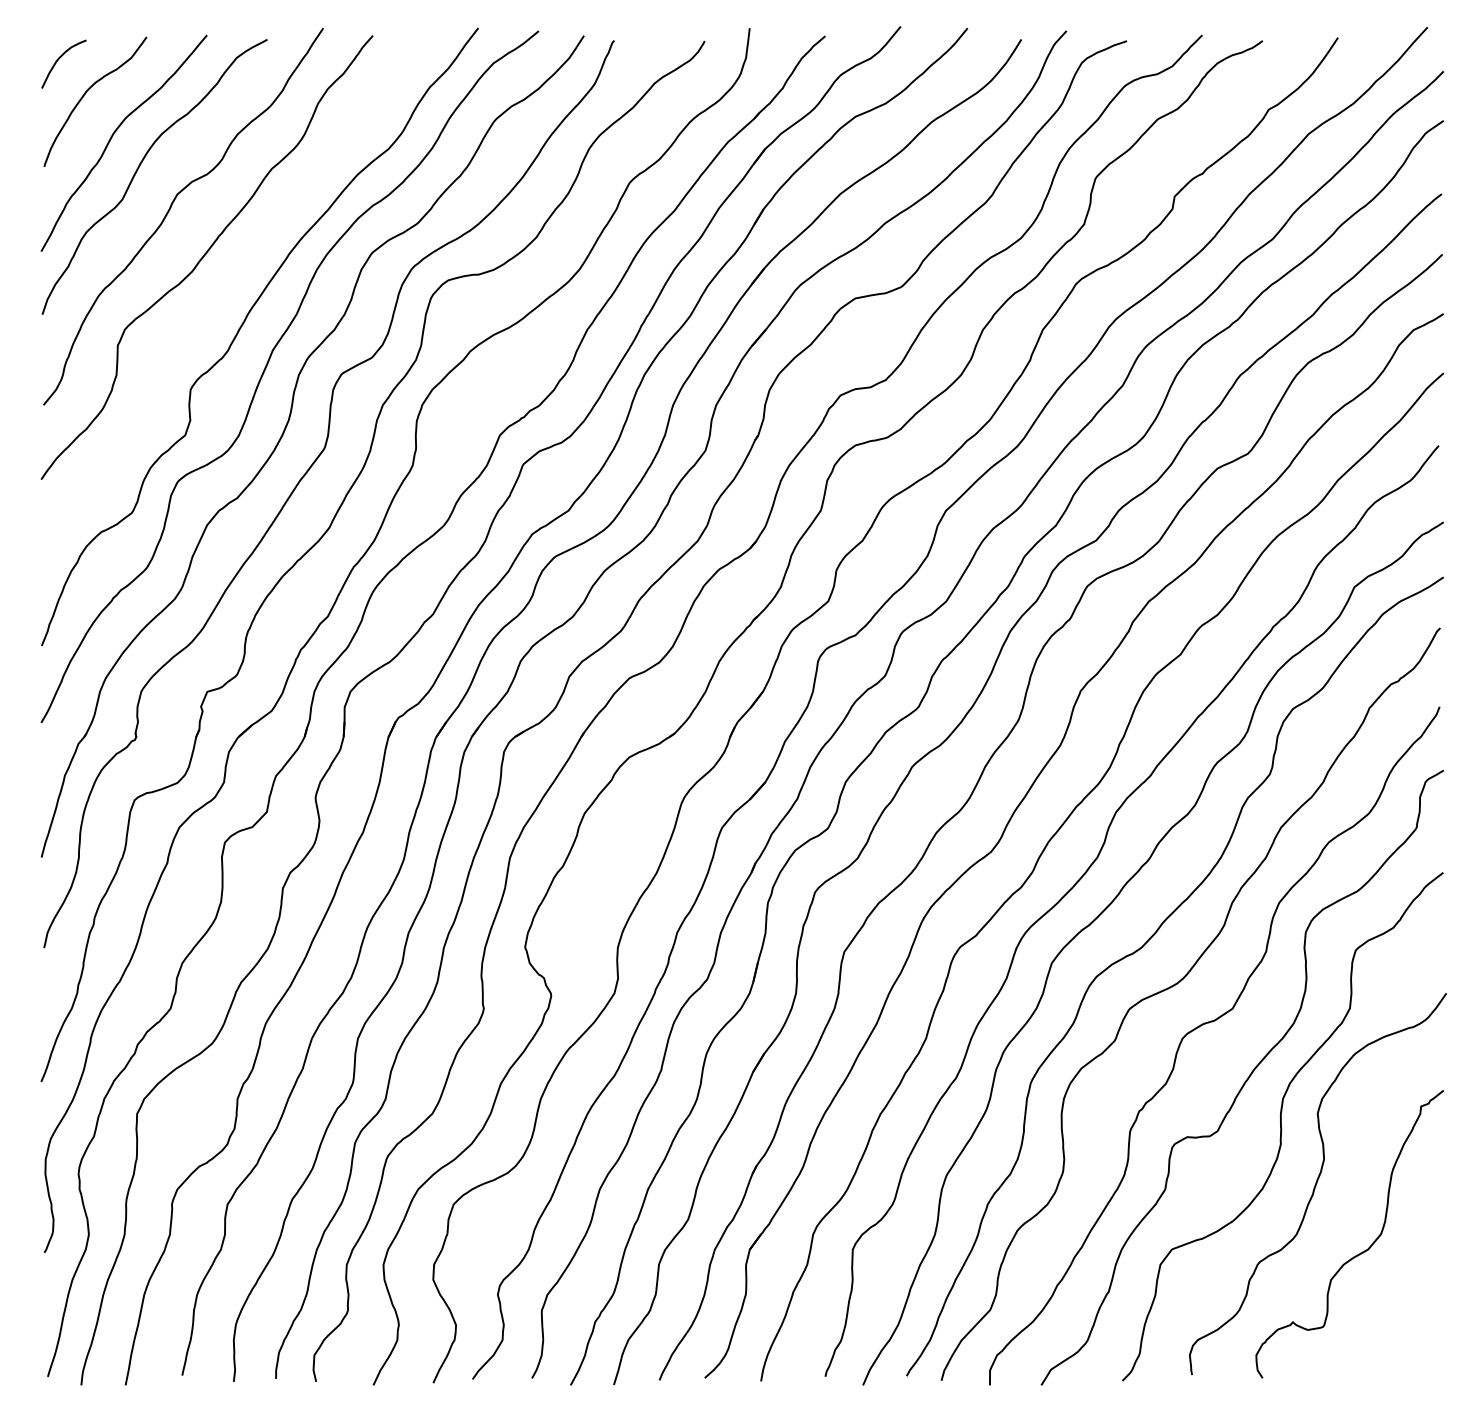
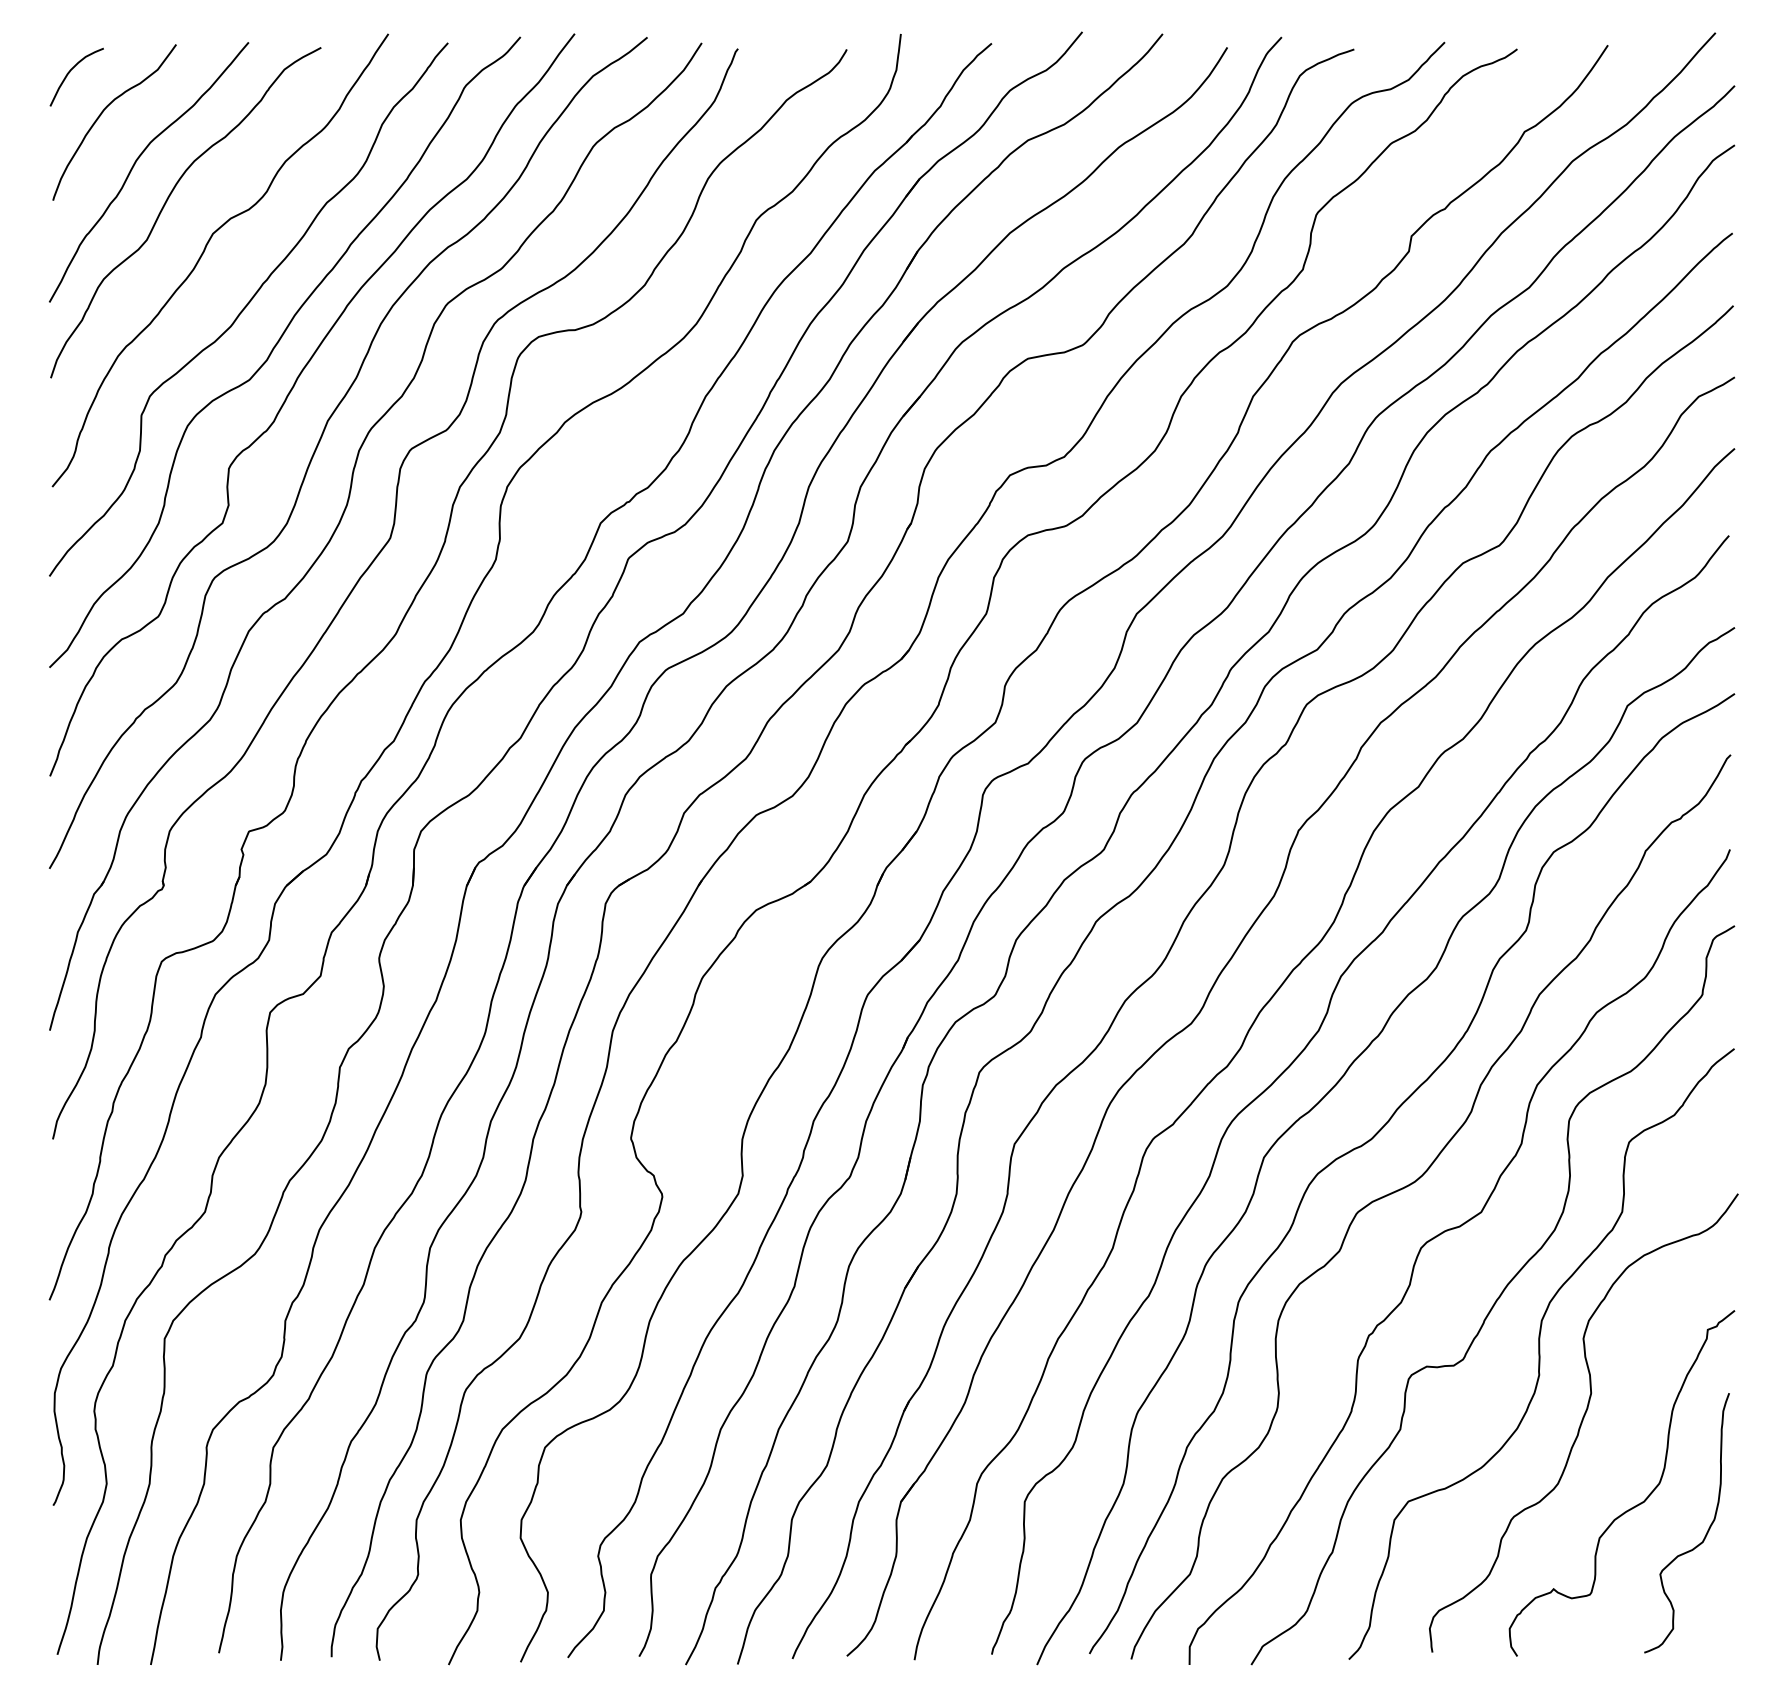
curve: (230, 288) -> (276, 346), added
curve: (1420, 1275) -> (1706, 1532), added

